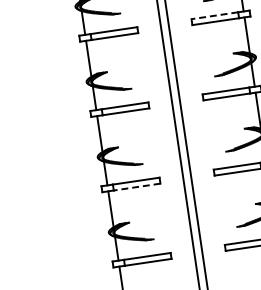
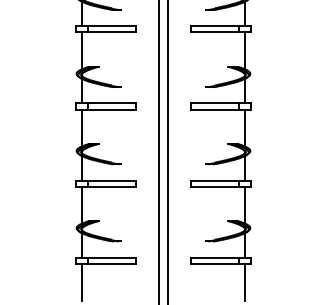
line: (215, 15) -> (215, 26), dashed -> solid
line: (136, 186) -> (111, 186), dashed -> solid

